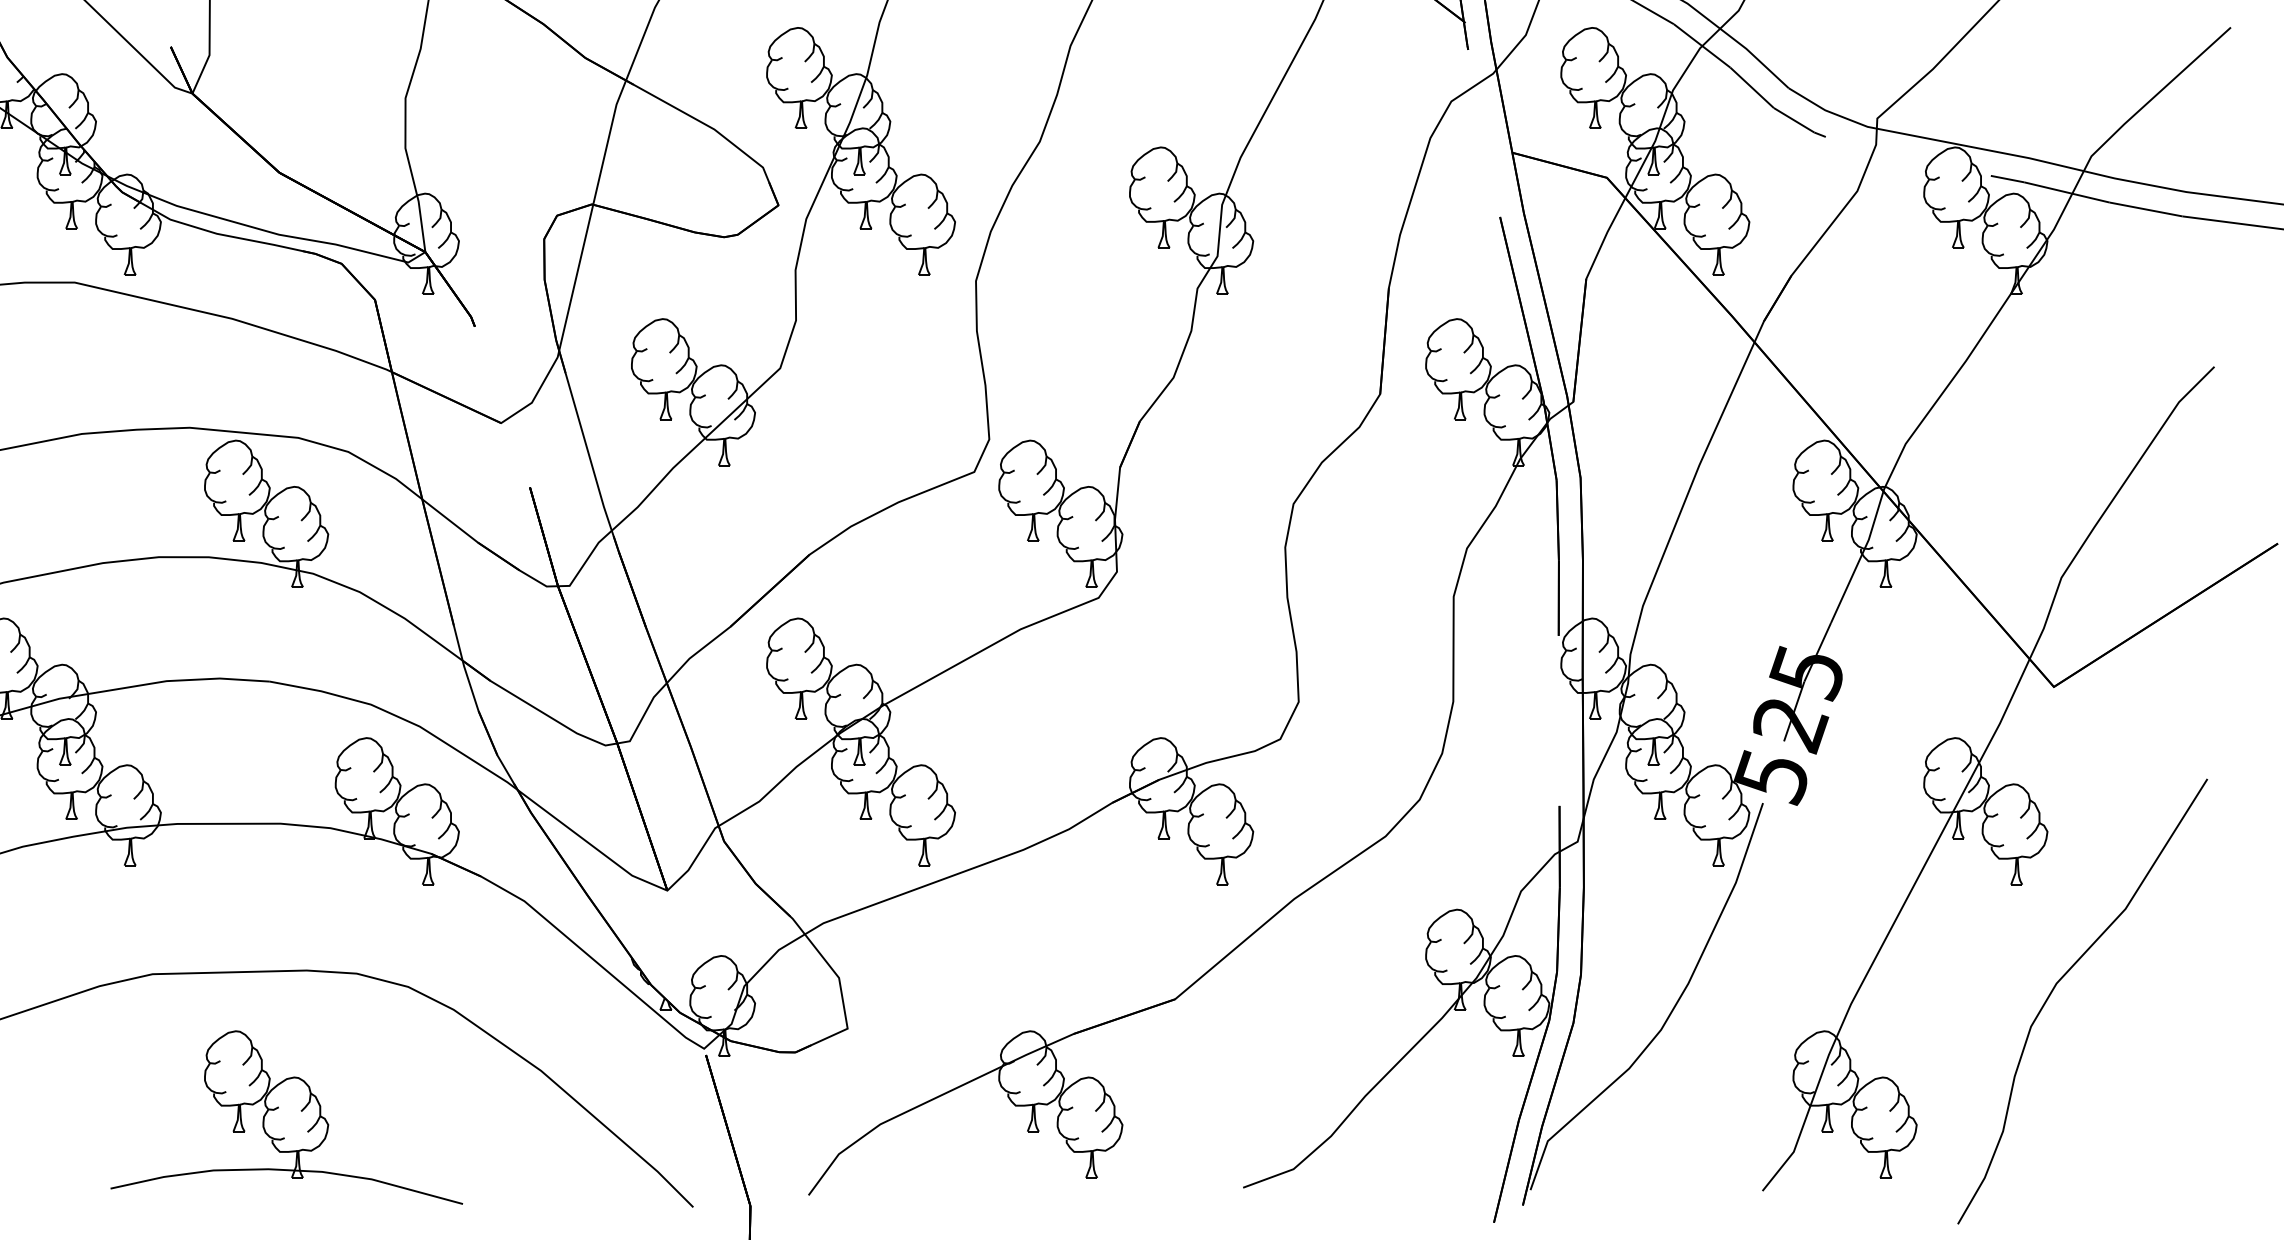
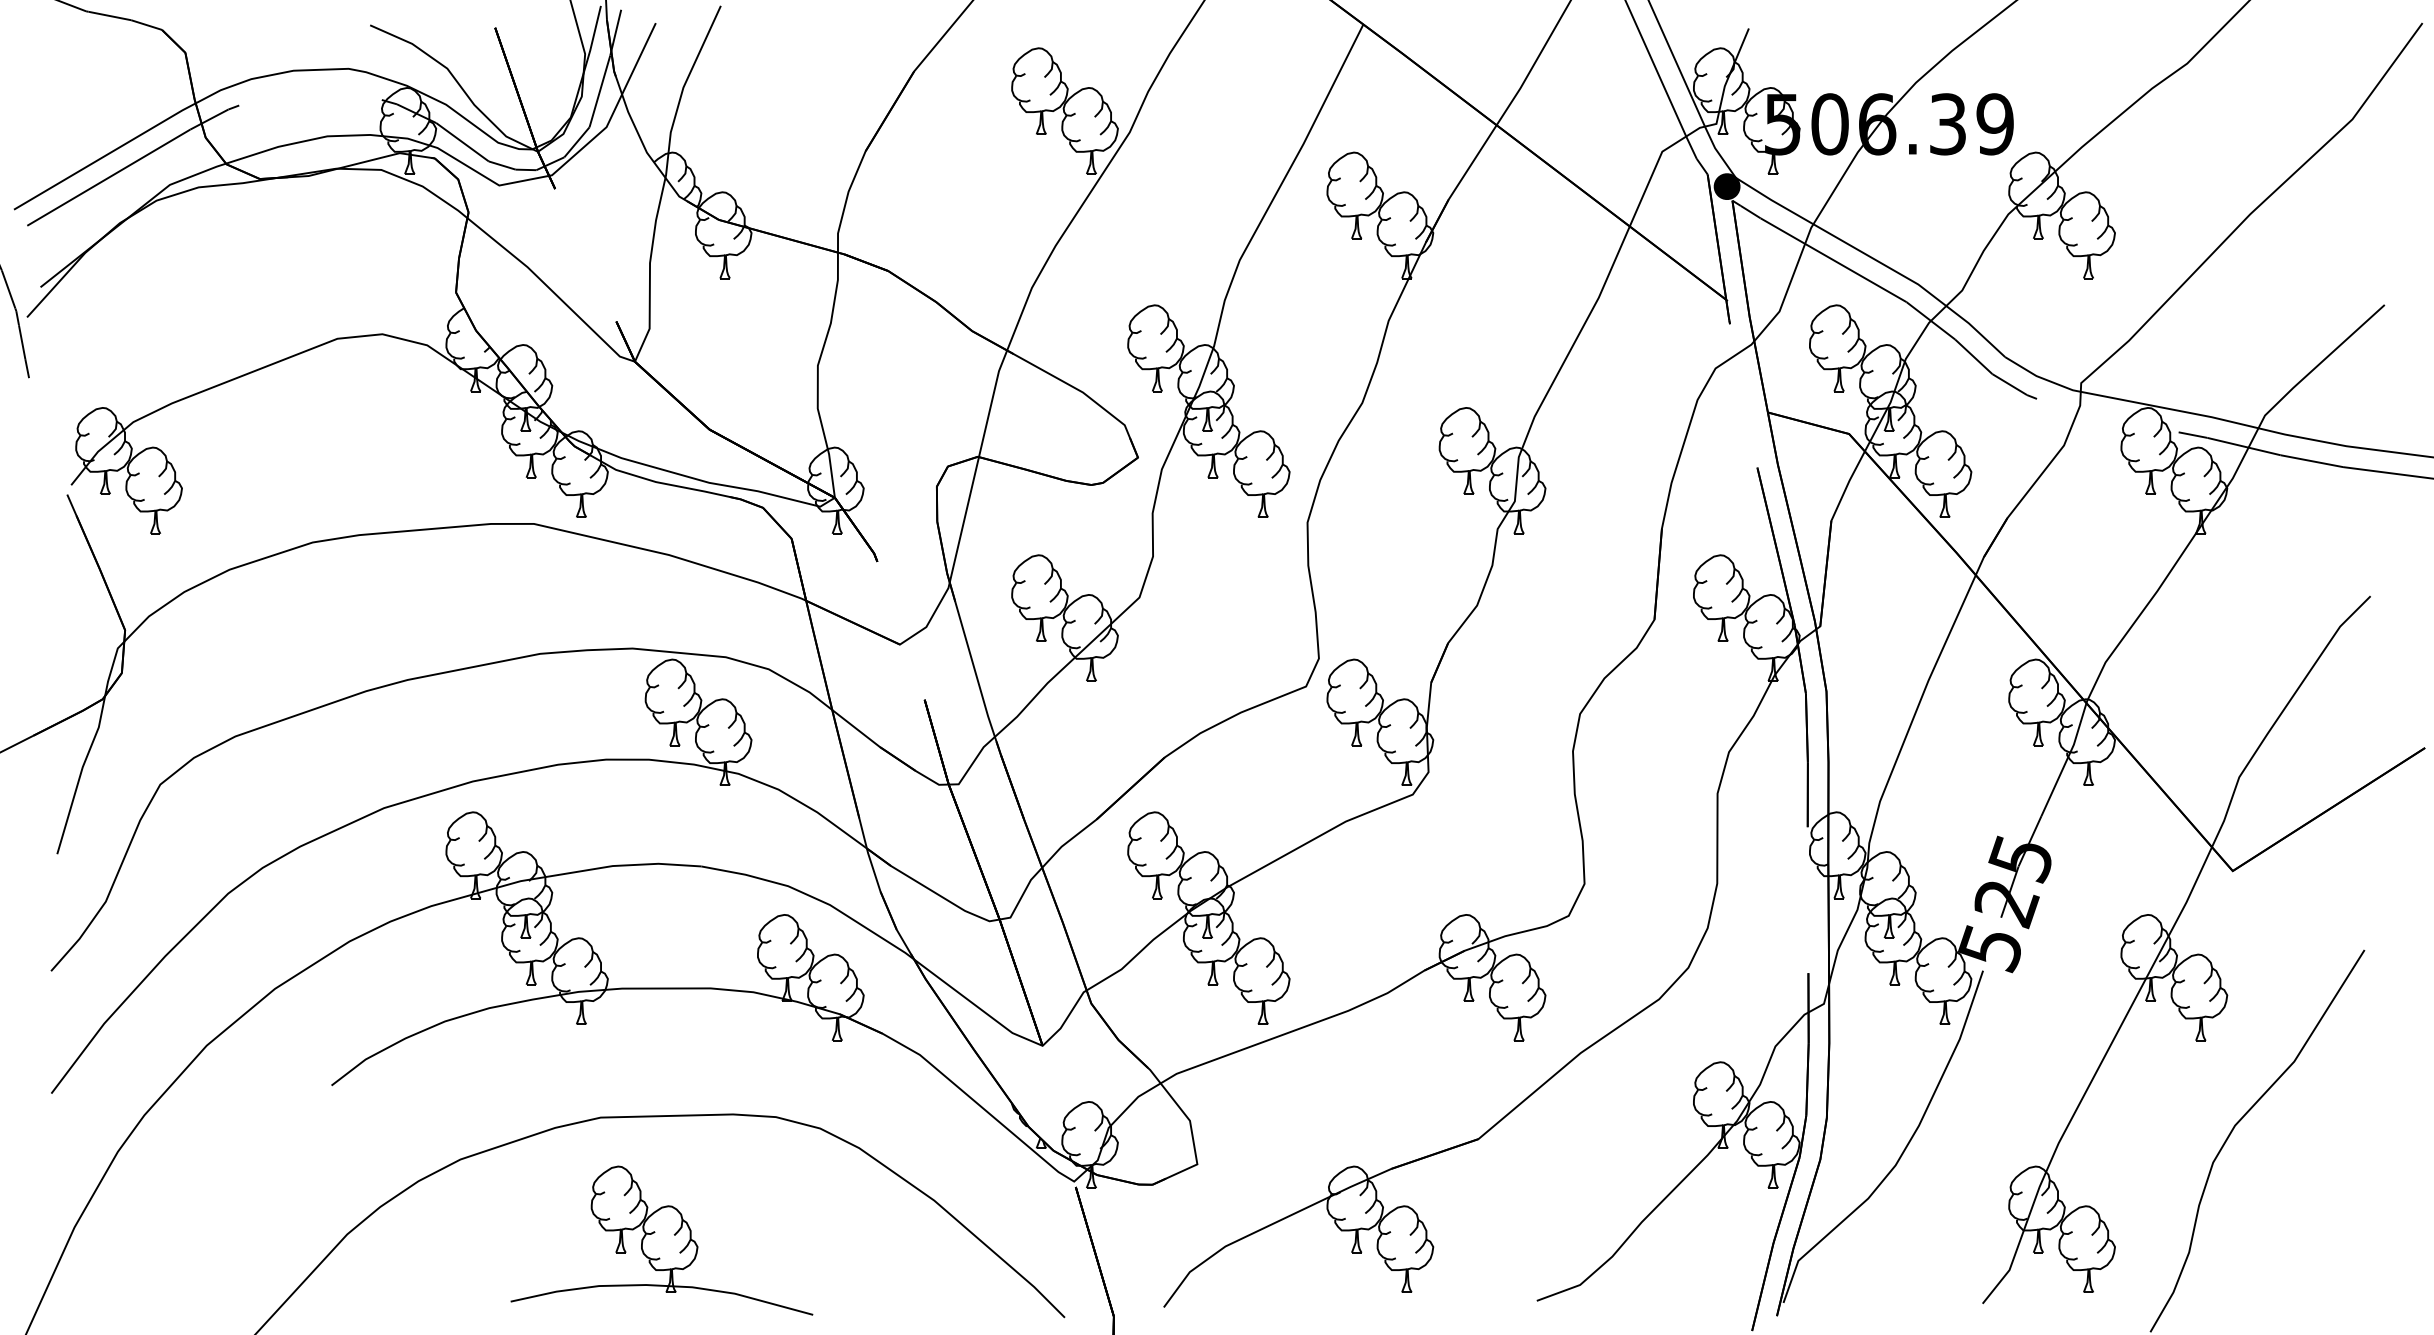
part: (286, 1117) -> (661, 1240), moved

